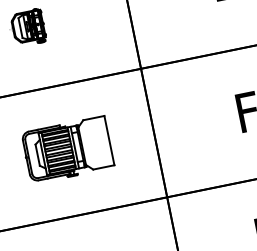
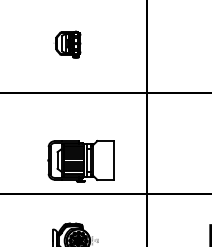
part: (67, 150) -> (80, 161), moved

